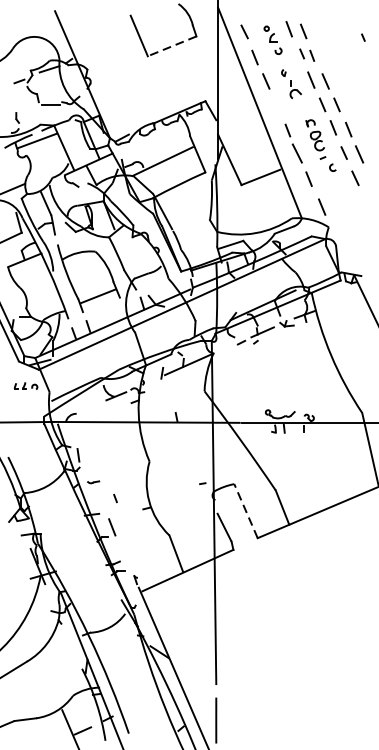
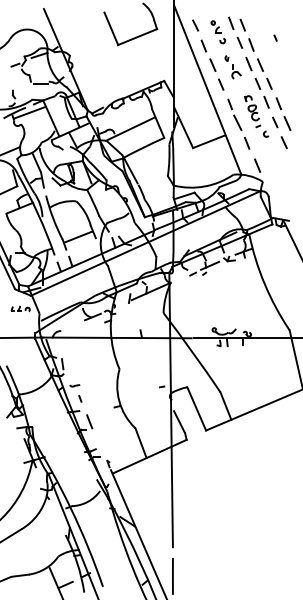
line: (363, 36) -> (275, 37), moved
line: (171, 46) -> (137, 37), dashed -> solid
part: (307, 54) -> (245, 43), size x1.43
line: (277, 105) -> (221, 84), added
line: (115, 498) -> (80, 398), moved
line: (245, 510) -> (196, 408), dashed -> solid

